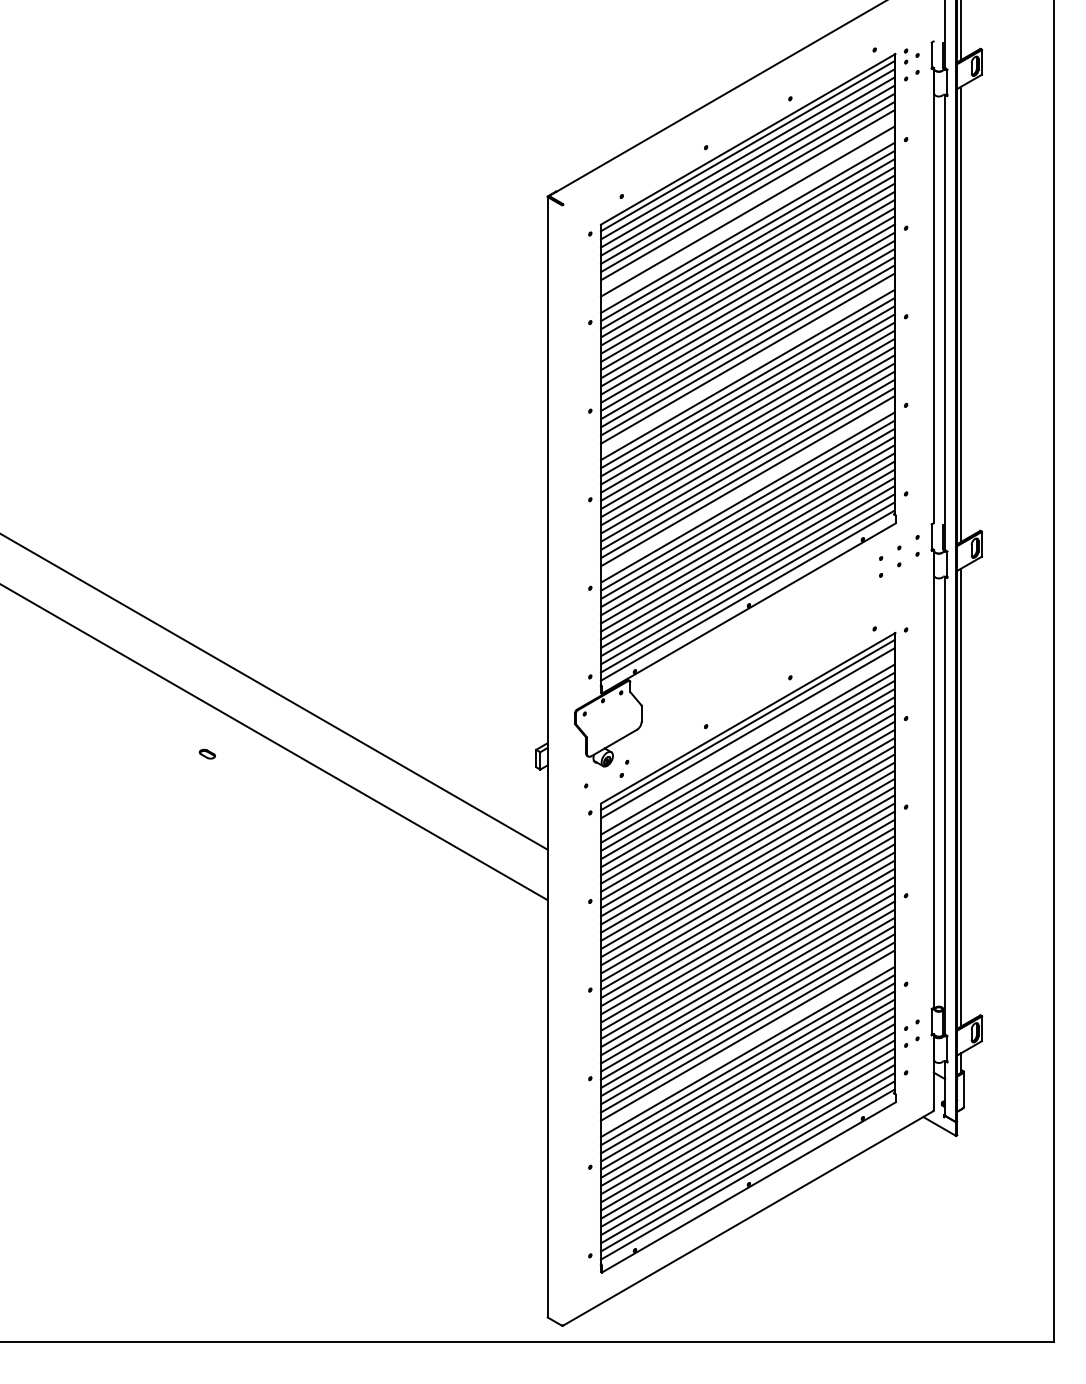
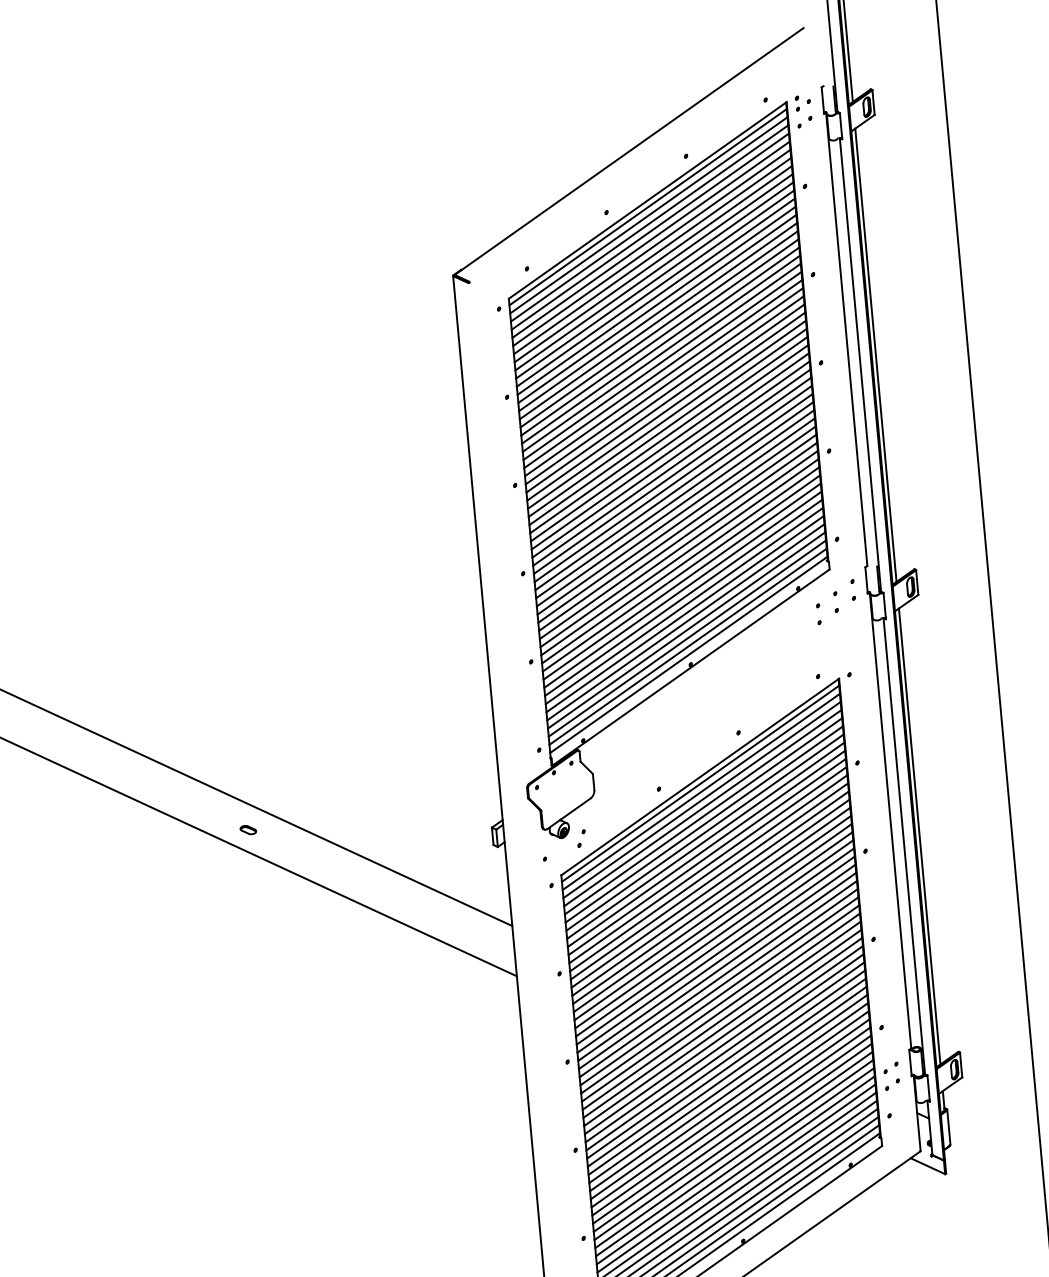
line: (747, 203) -> (652, 264), added
line: (747, 219) -> (654, 280), added
line: (747, 366) -> (667, 426), added
line: (747, 489) -> (678, 549), added
line: (747, 741) -> (701, 800), added
part: (206, 753) -> (247, 829), moved
line: (747, 1043) -> (728, 1100), added

